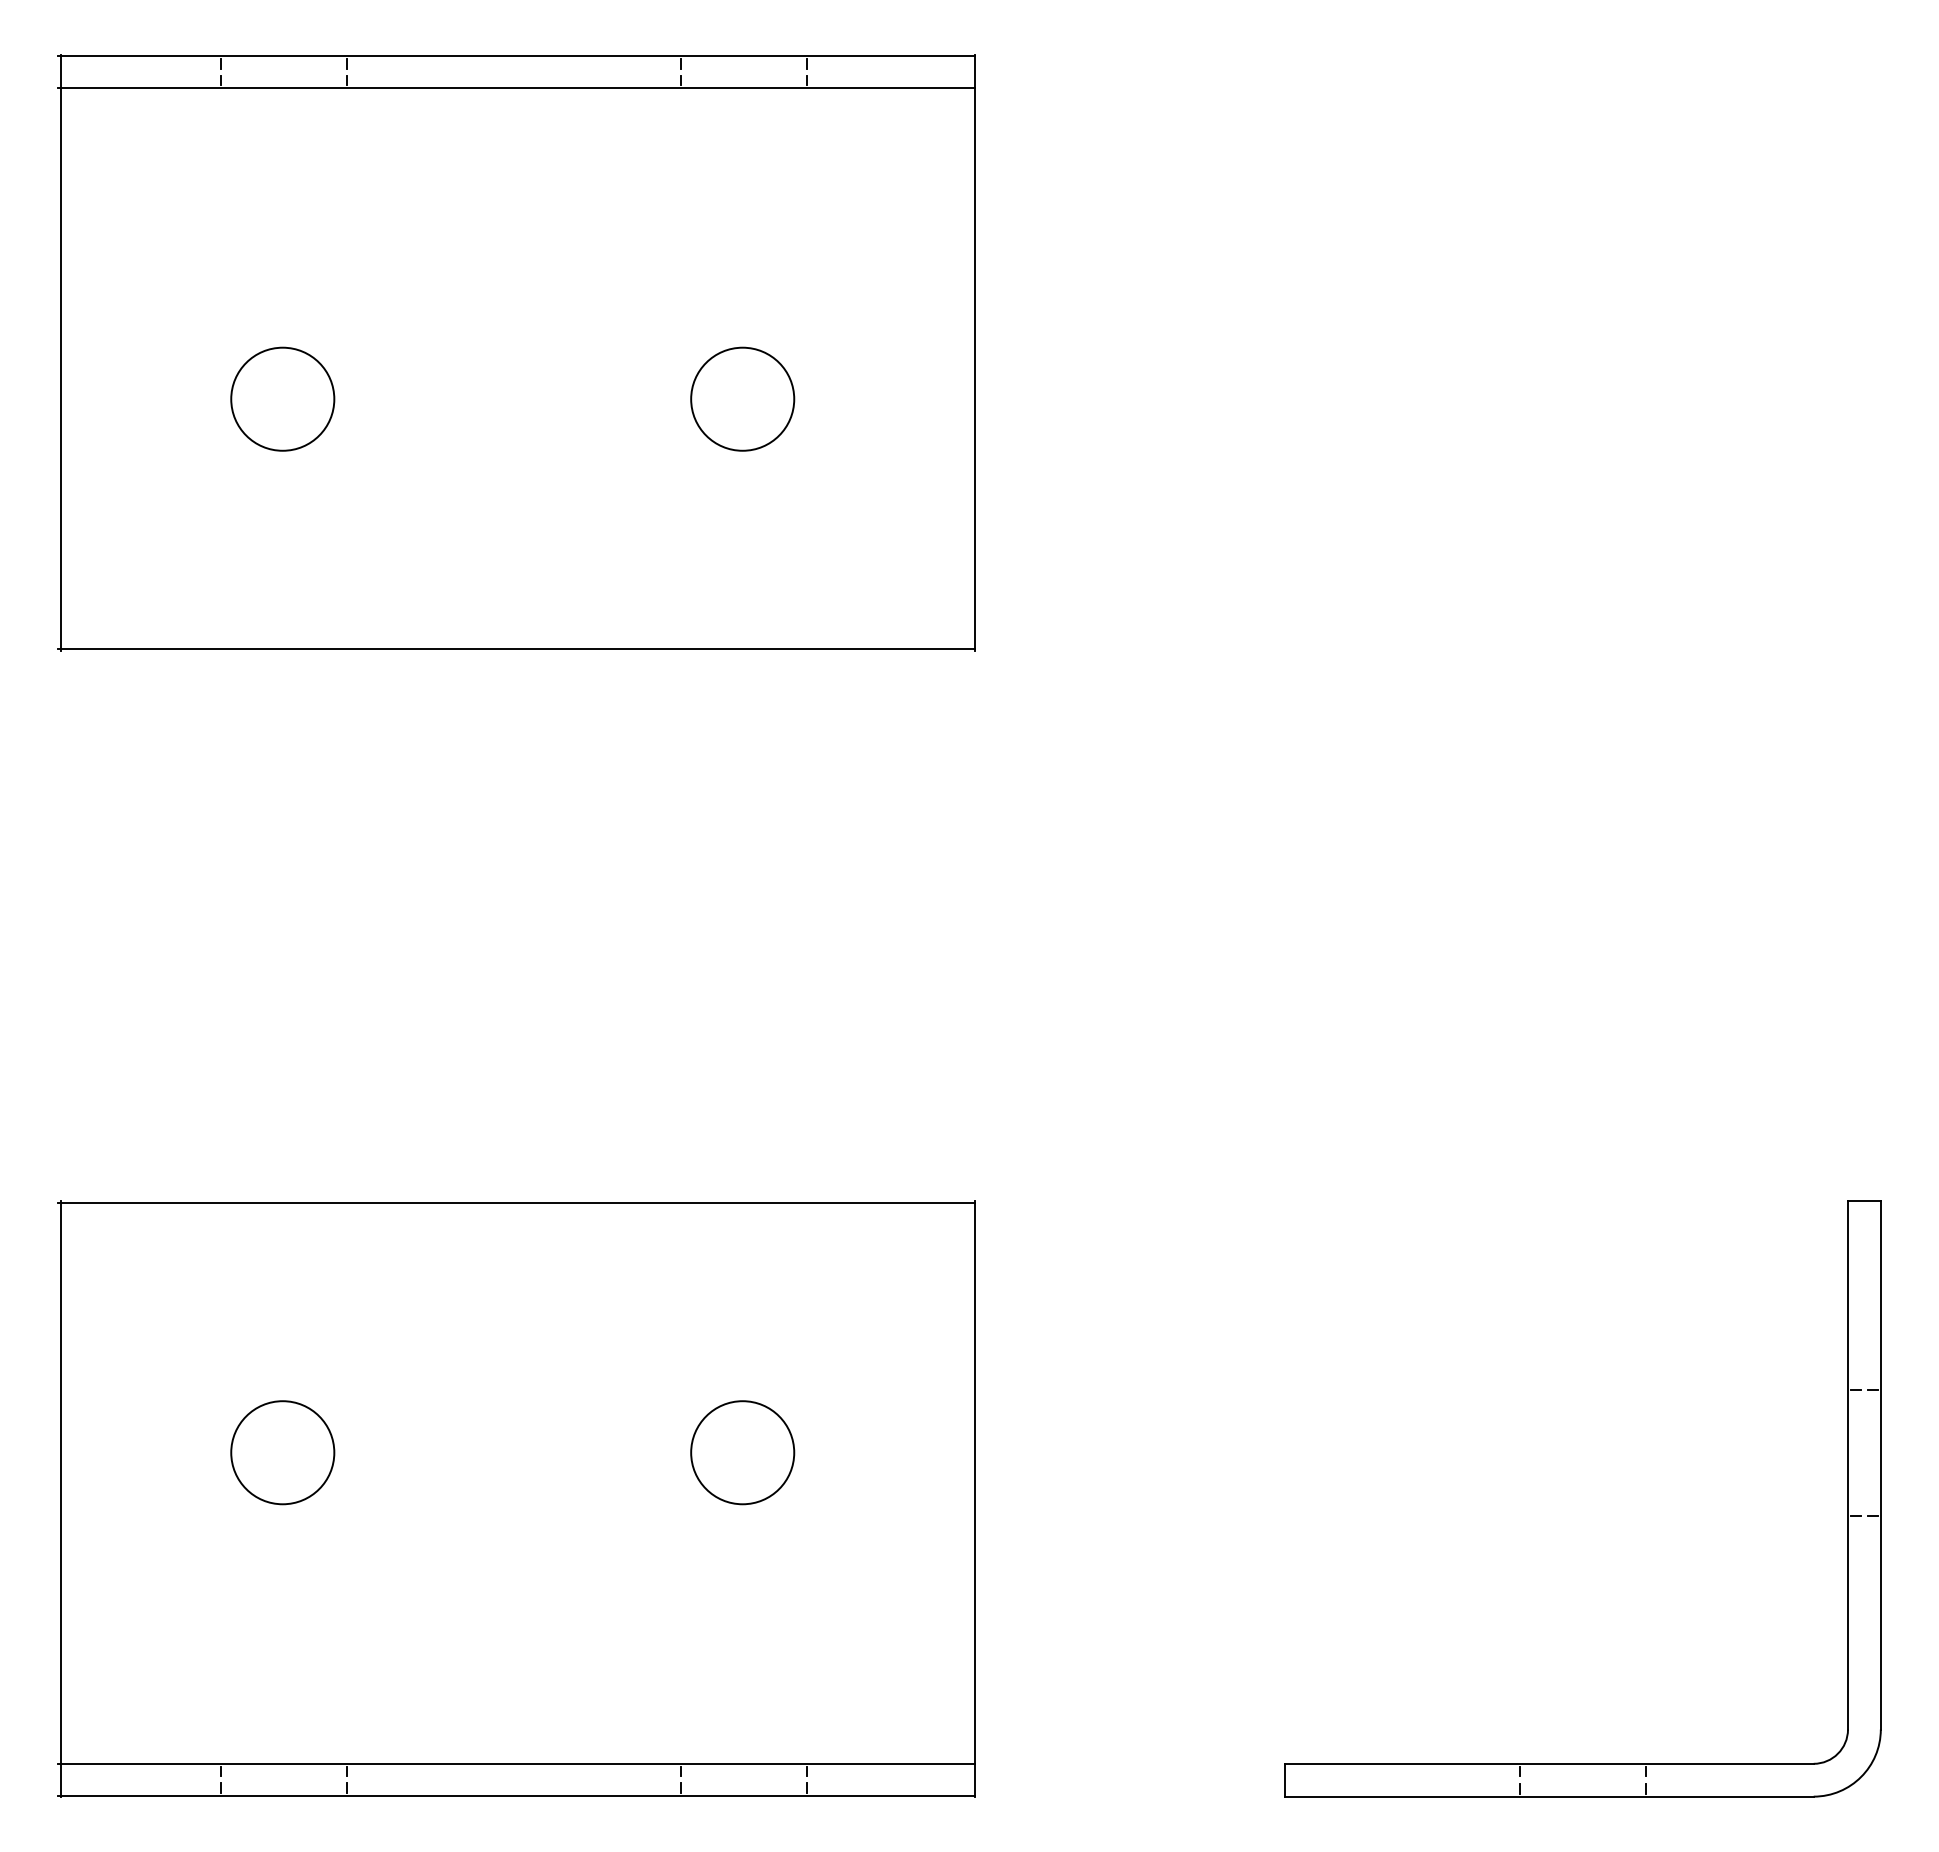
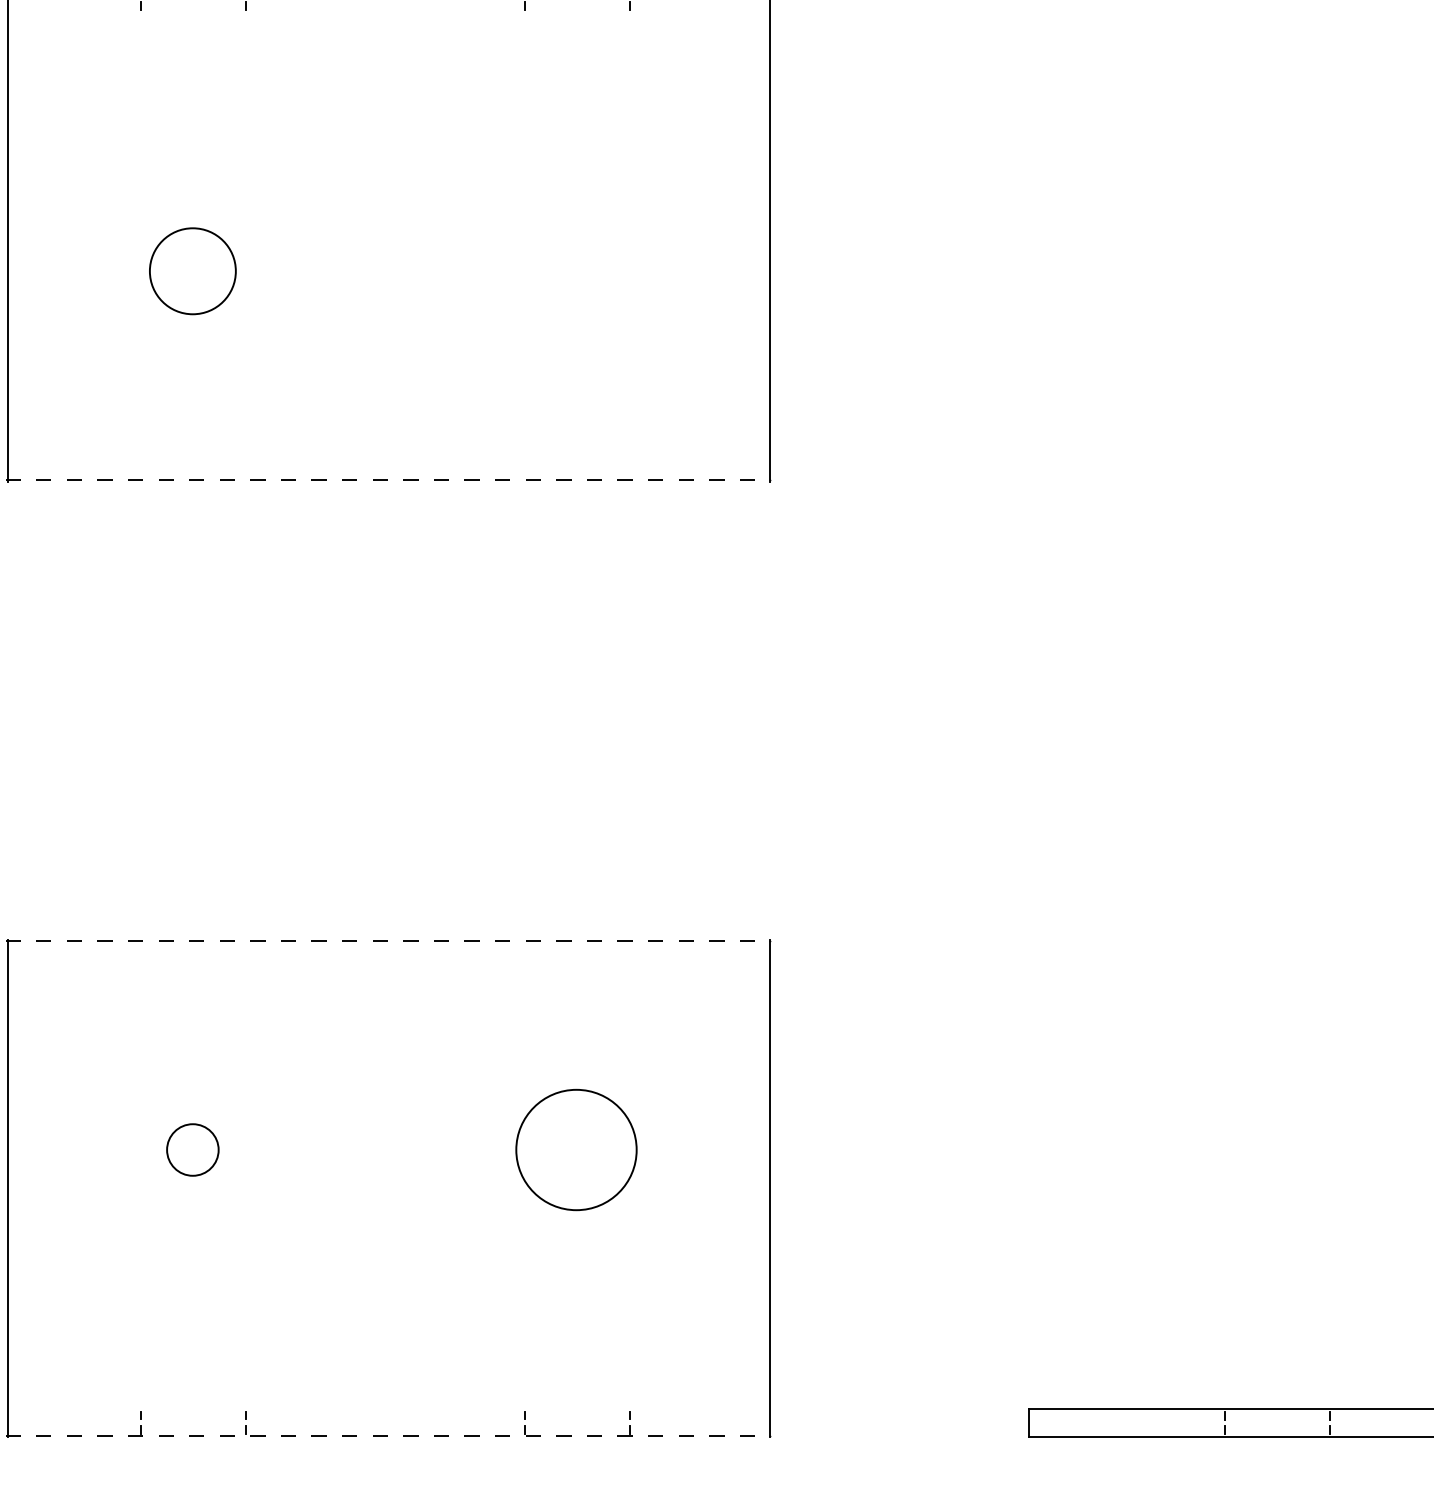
line: (516, 88) -> (387, 12), removed
circle: (742, 398) -> (576, 270), removed
line: (516, 649) -> (387, 480), solid -> dashed
line: (516, 1202) -> (387, 941), solid -> dashed
circle: (282, 1452) -> (192, 1149), size x0.6
circle: (742, 1452) -> (576, 1149), size x1.4
line: (516, 1763) -> (387, 1409), removed
line: (516, 1795) -> (387, 1435), solid -> dashed

